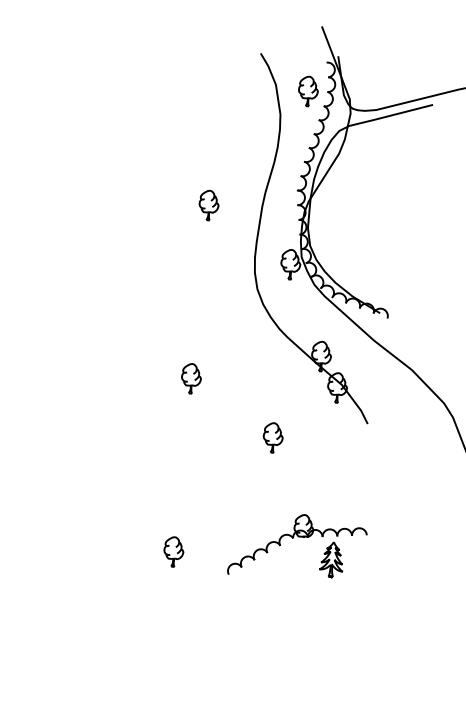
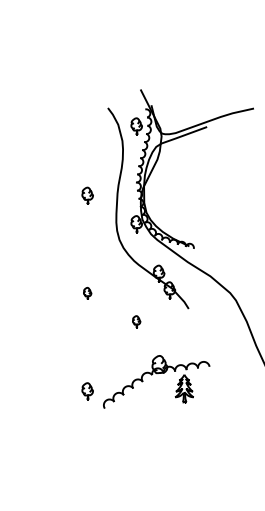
part: (191, 378) -> (87, 293), size x0.7
part: (272, 436) -> (136, 321), size x0.7
part: (297, 546) -> (156, 381), size x1.4

